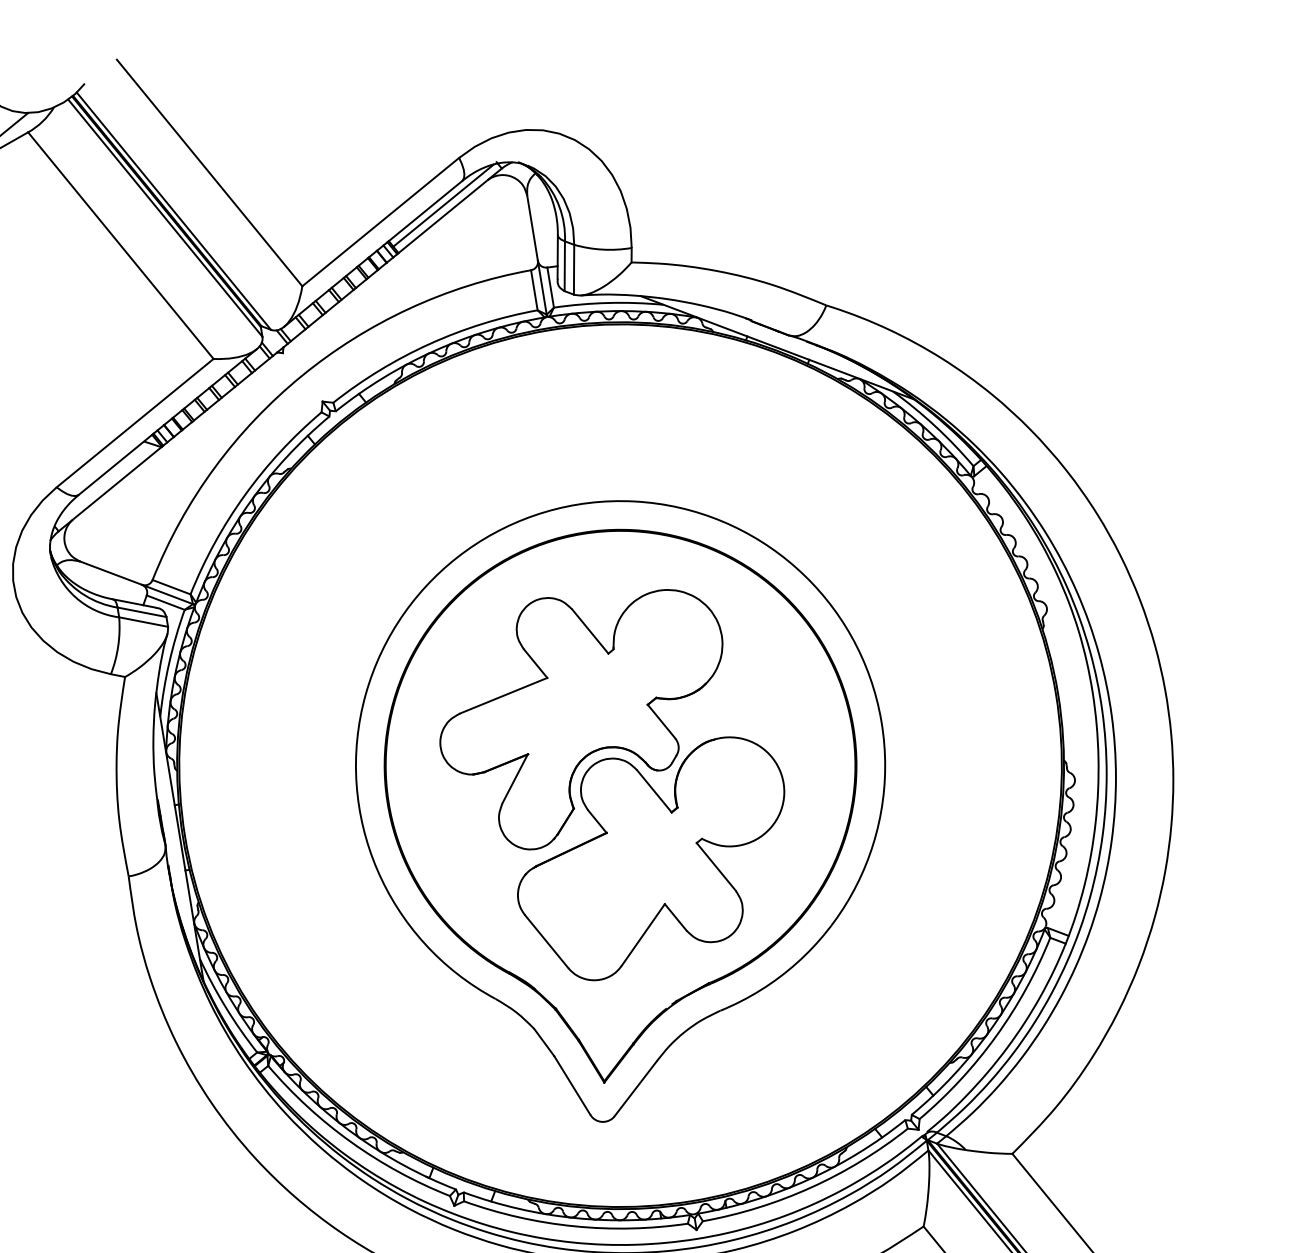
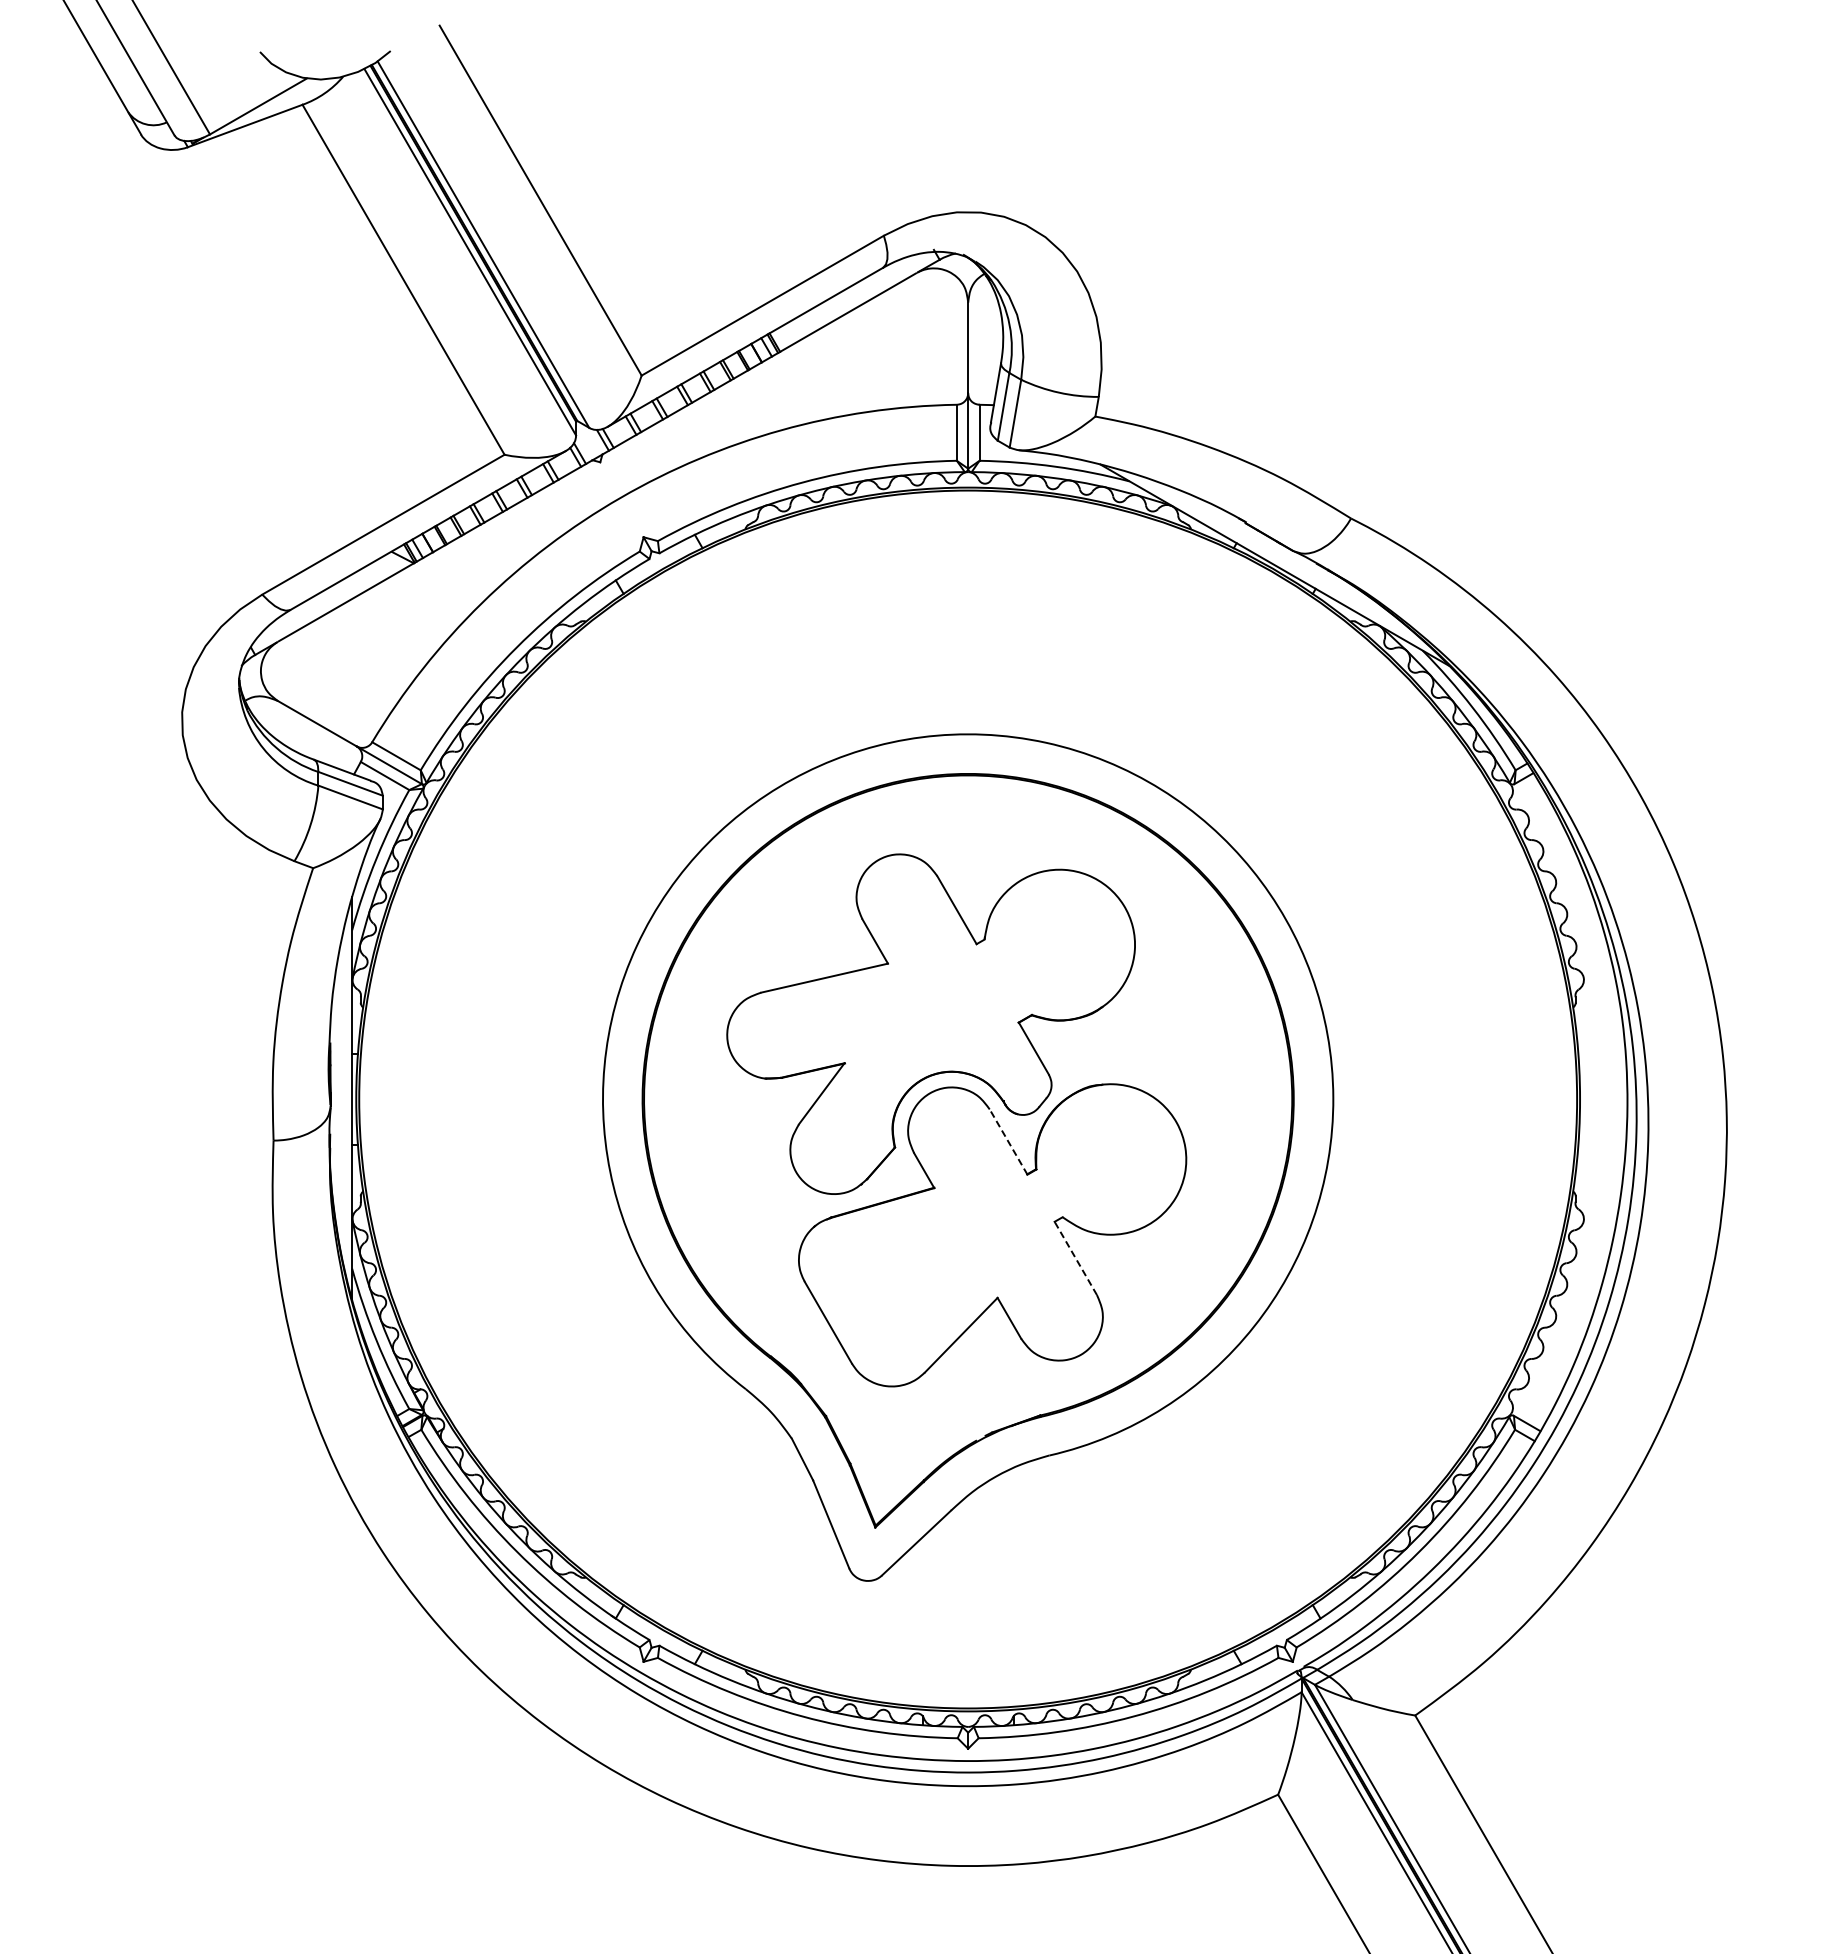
line: (443, 205) -> (851, 296), removed
line: (654, 791) -> (1008, 1142), solid -> dashed
line: (715, 866) -> (1075, 1258), solid -> dashed

